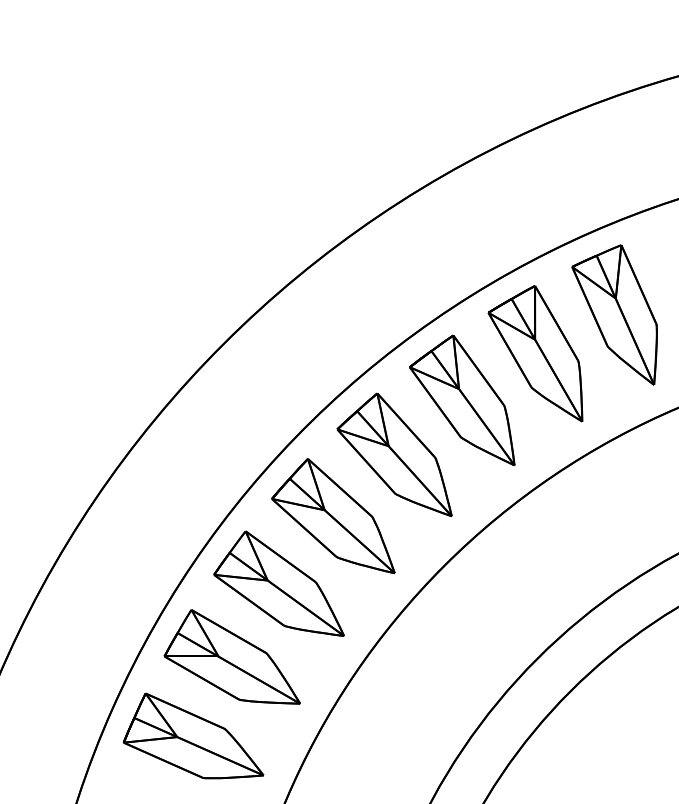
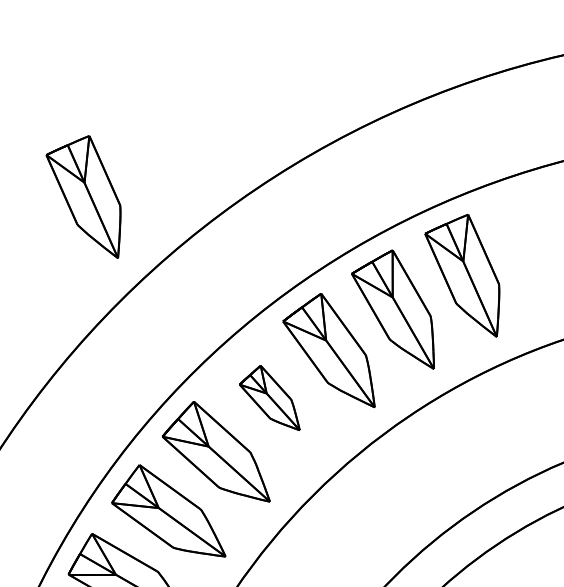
part: (181, 224) -> (83, 196), added
part: (394, 454) -> (269, 397), size x0.6

